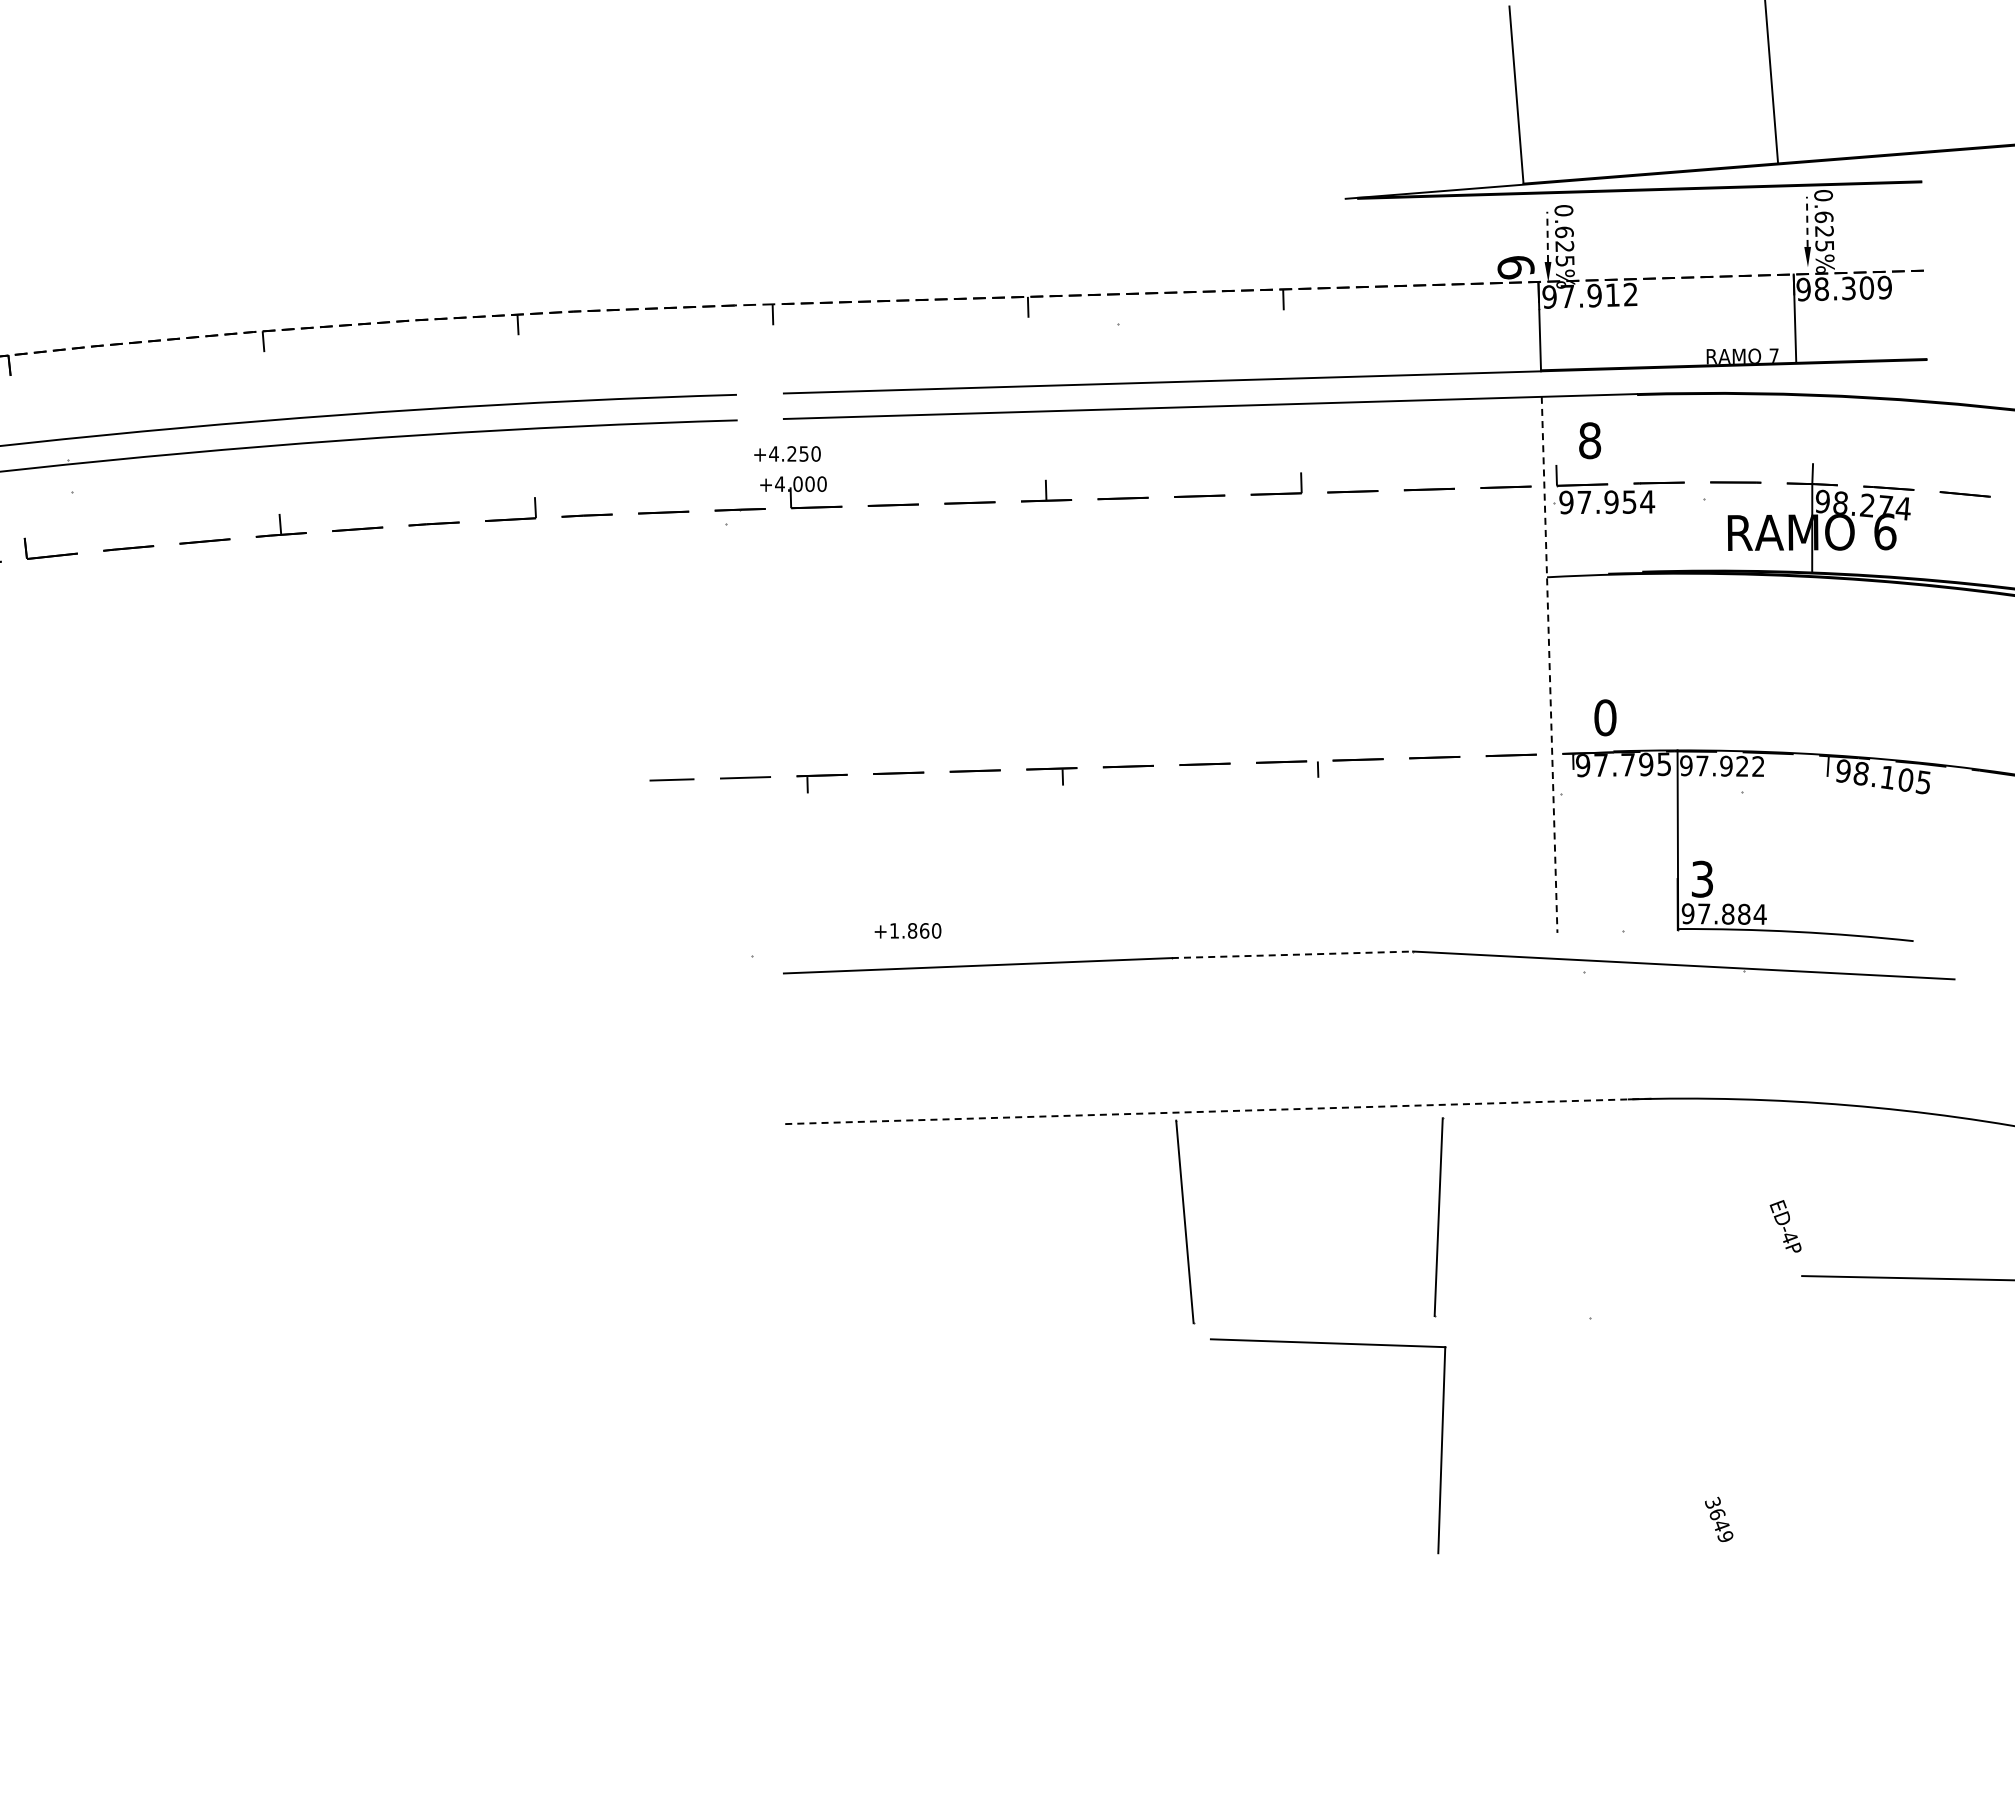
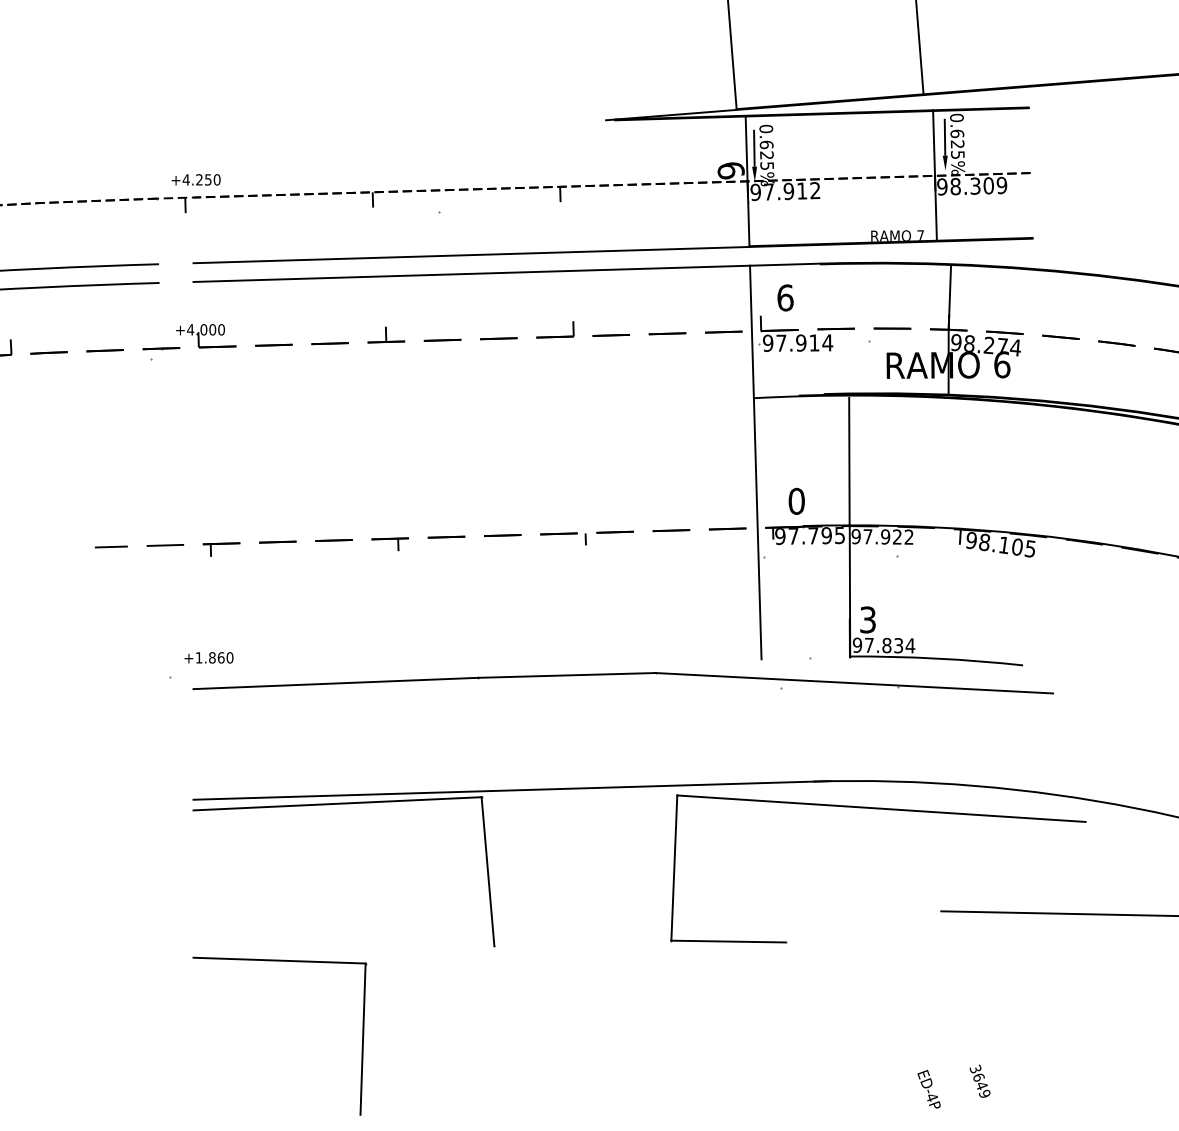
line: (1807, 221) -> (945, 136), dashed -> solid
line: (1792, 229) -> (934, 142), added
line: (1547, 236) -> (754, 147), dashed -> solid
line: (1536, 237) -> (746, 148), added
line: (1813, 439) -> (949, 297), added
text: (1590, 440) -> (785, 297), 8 -> 6
text: (787, 453) -> (196, 179), moved
text: (1629, 501) -> (814, 342), 97.954 -> 97.914
line: (1676, 663) -> (848, 461), added
line: (1549, 665) -> (755, 462), dashed -> solid
text: (1744, 913) -> (898, 645), 97.884 -> 97.834
text: (907, 930) -> (208, 657), moved
line: (1292, 954) -> (566, 675), dashed -> solid
line: (1217, 1111) -> (511, 790), dashed -> solid
line: (979, 1129) -> (337, 803), added
line: (1720, 1136) -> (881, 808), added
text: (1785, 1226) -> (929, 1089), moved
line: (1512, 1317) -> (728, 941), added
part: (1328, 1344) -> (279, 961), moved
text: (1719, 1518) -> (980, 1080), moved

